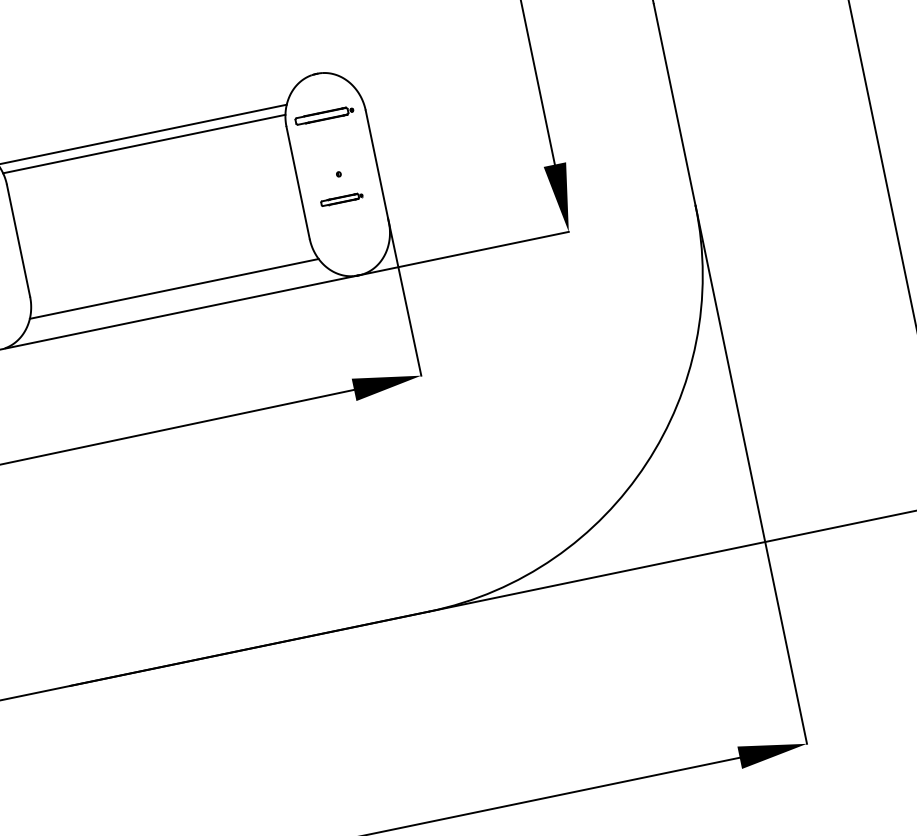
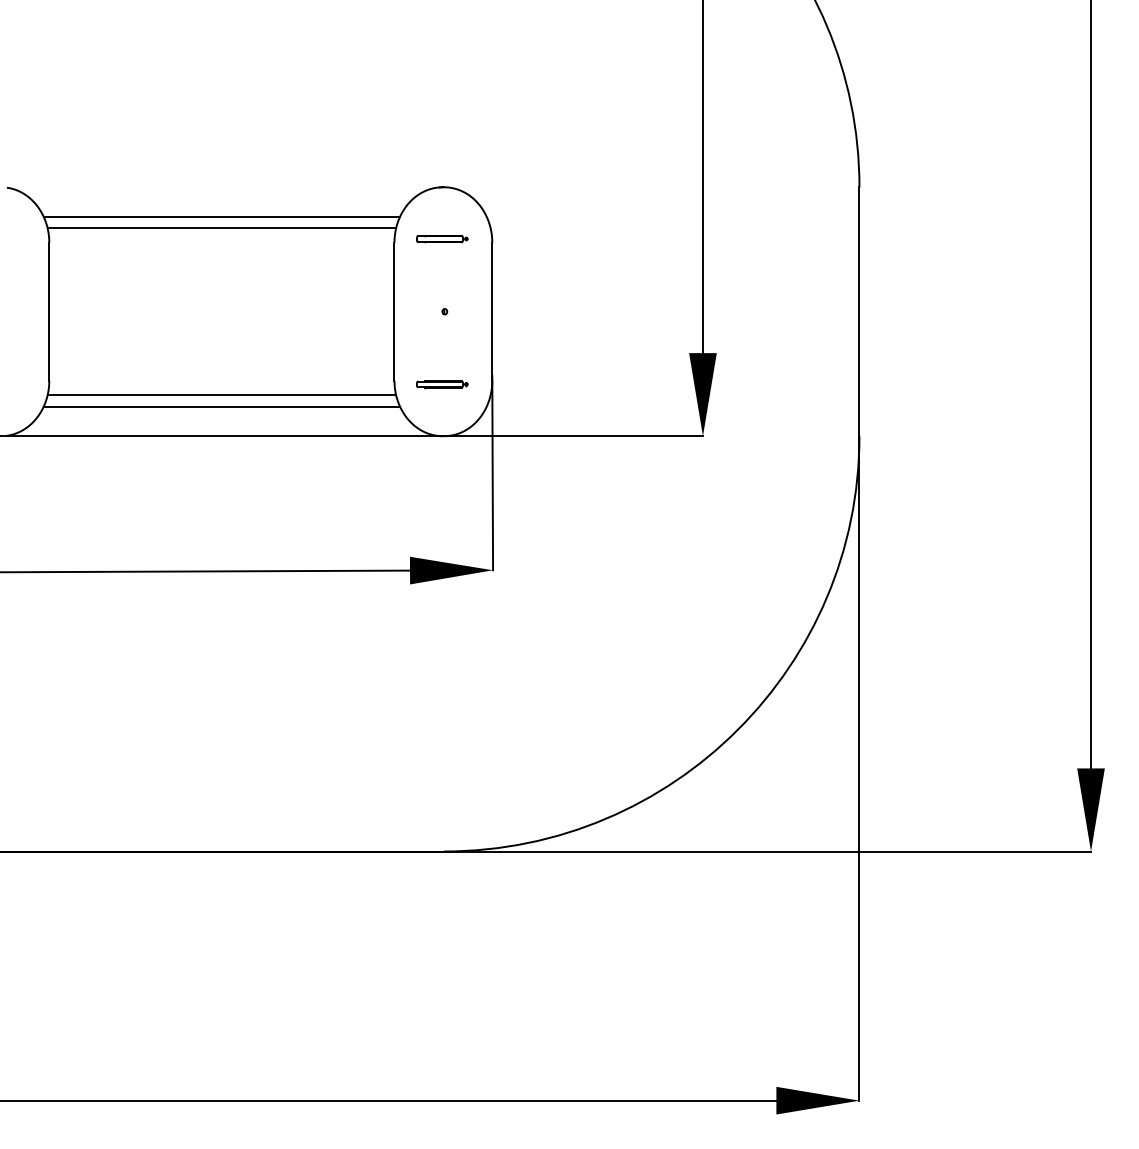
part: (324, 116) -> (442, 239), size x0.71
part: (342, 199) -> (442, 384), moved
line: (172, 279) -> (221, 395), added

